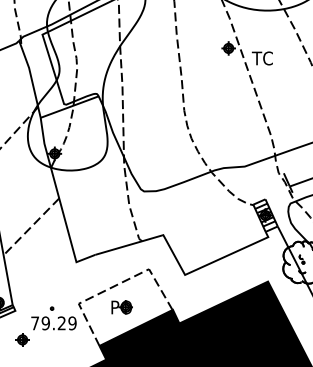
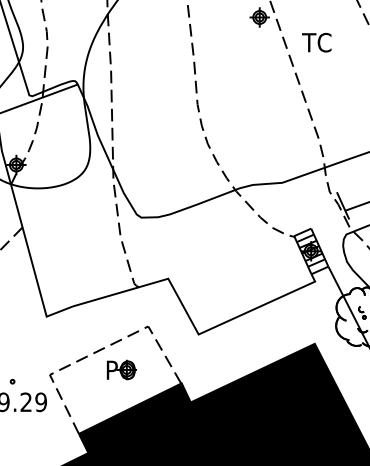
text: (261, 58) -> (315, 42), moved
part: (121, 307) -> (120, 370), moved

